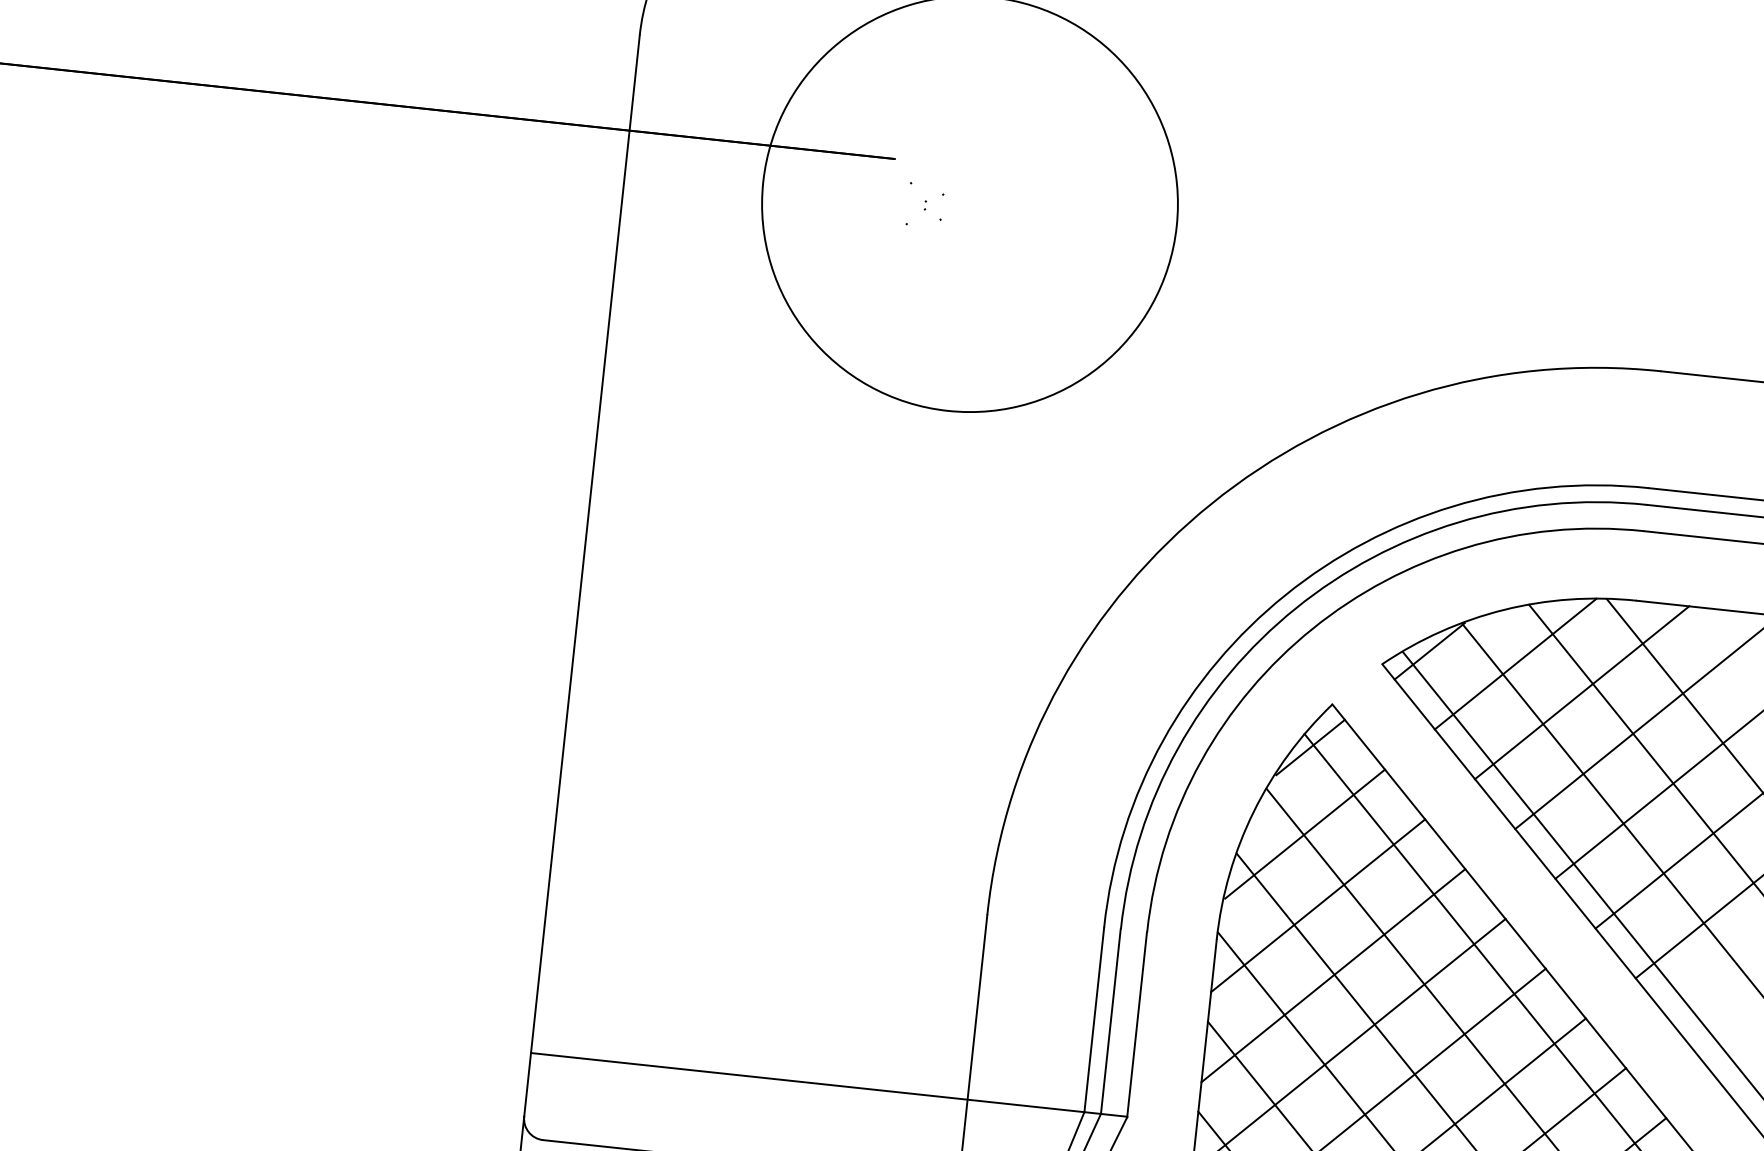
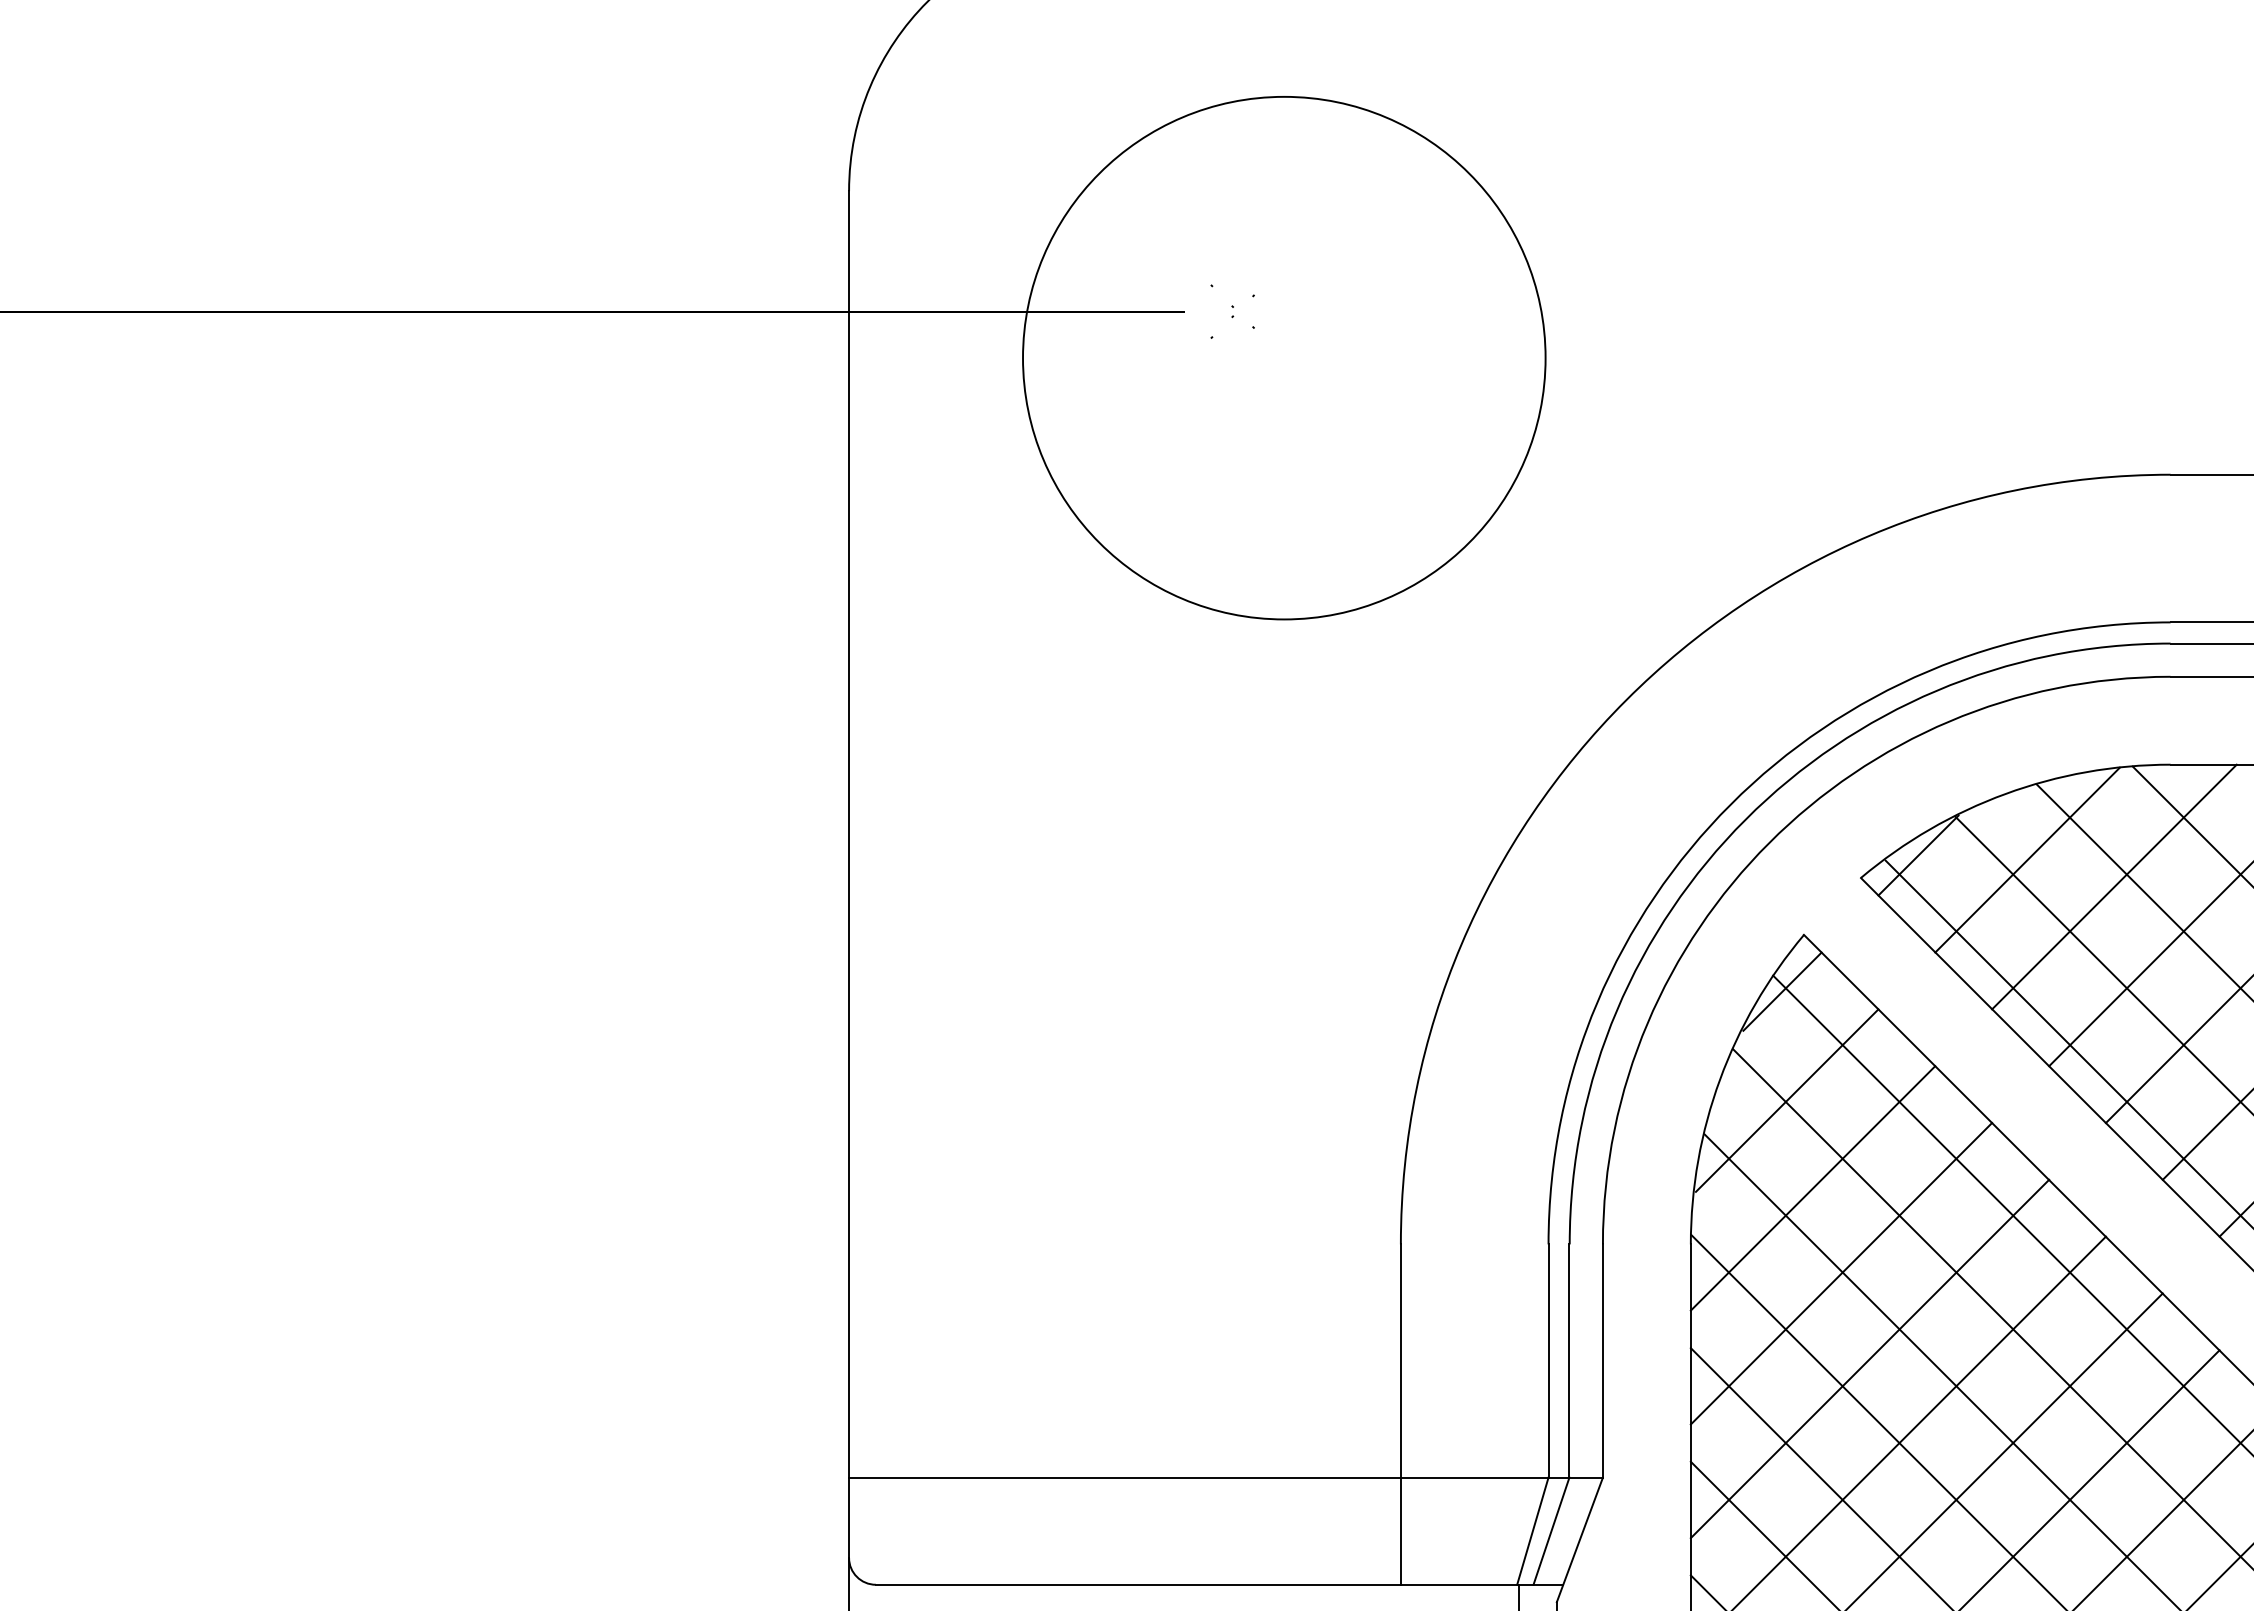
part: (925, 205) -> (1232, 311), moved

